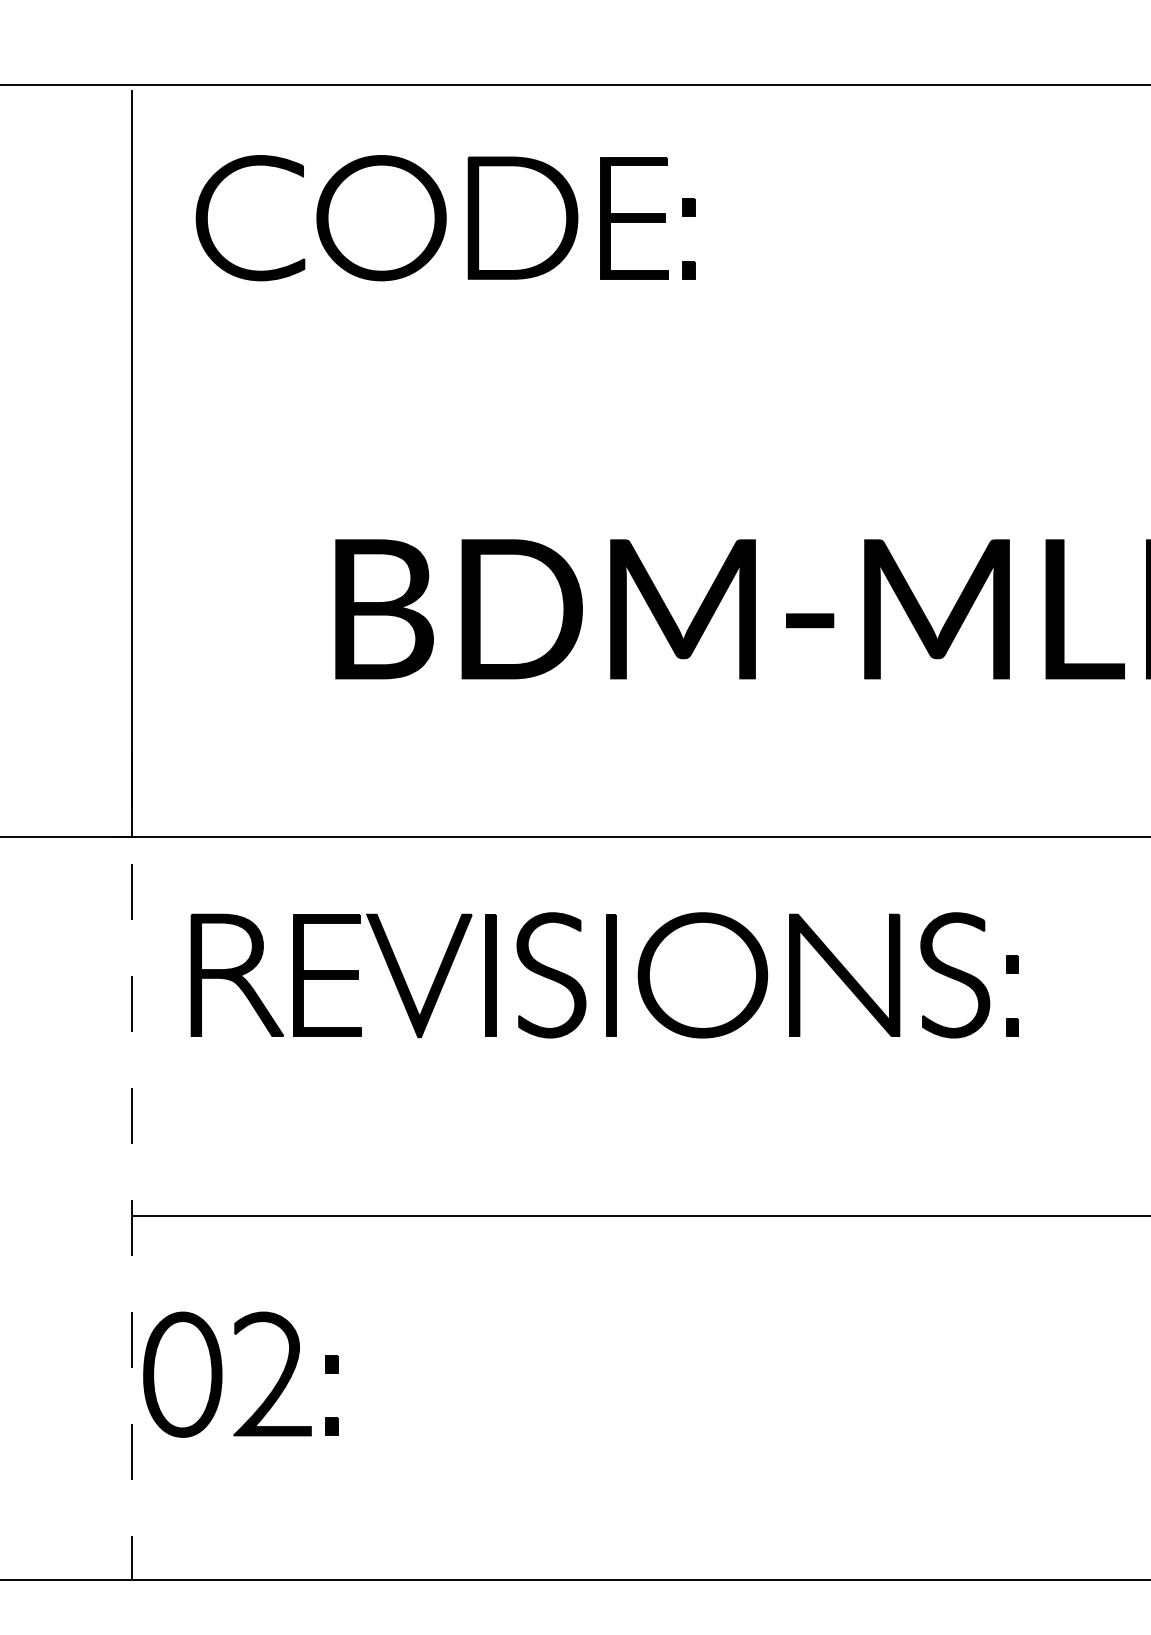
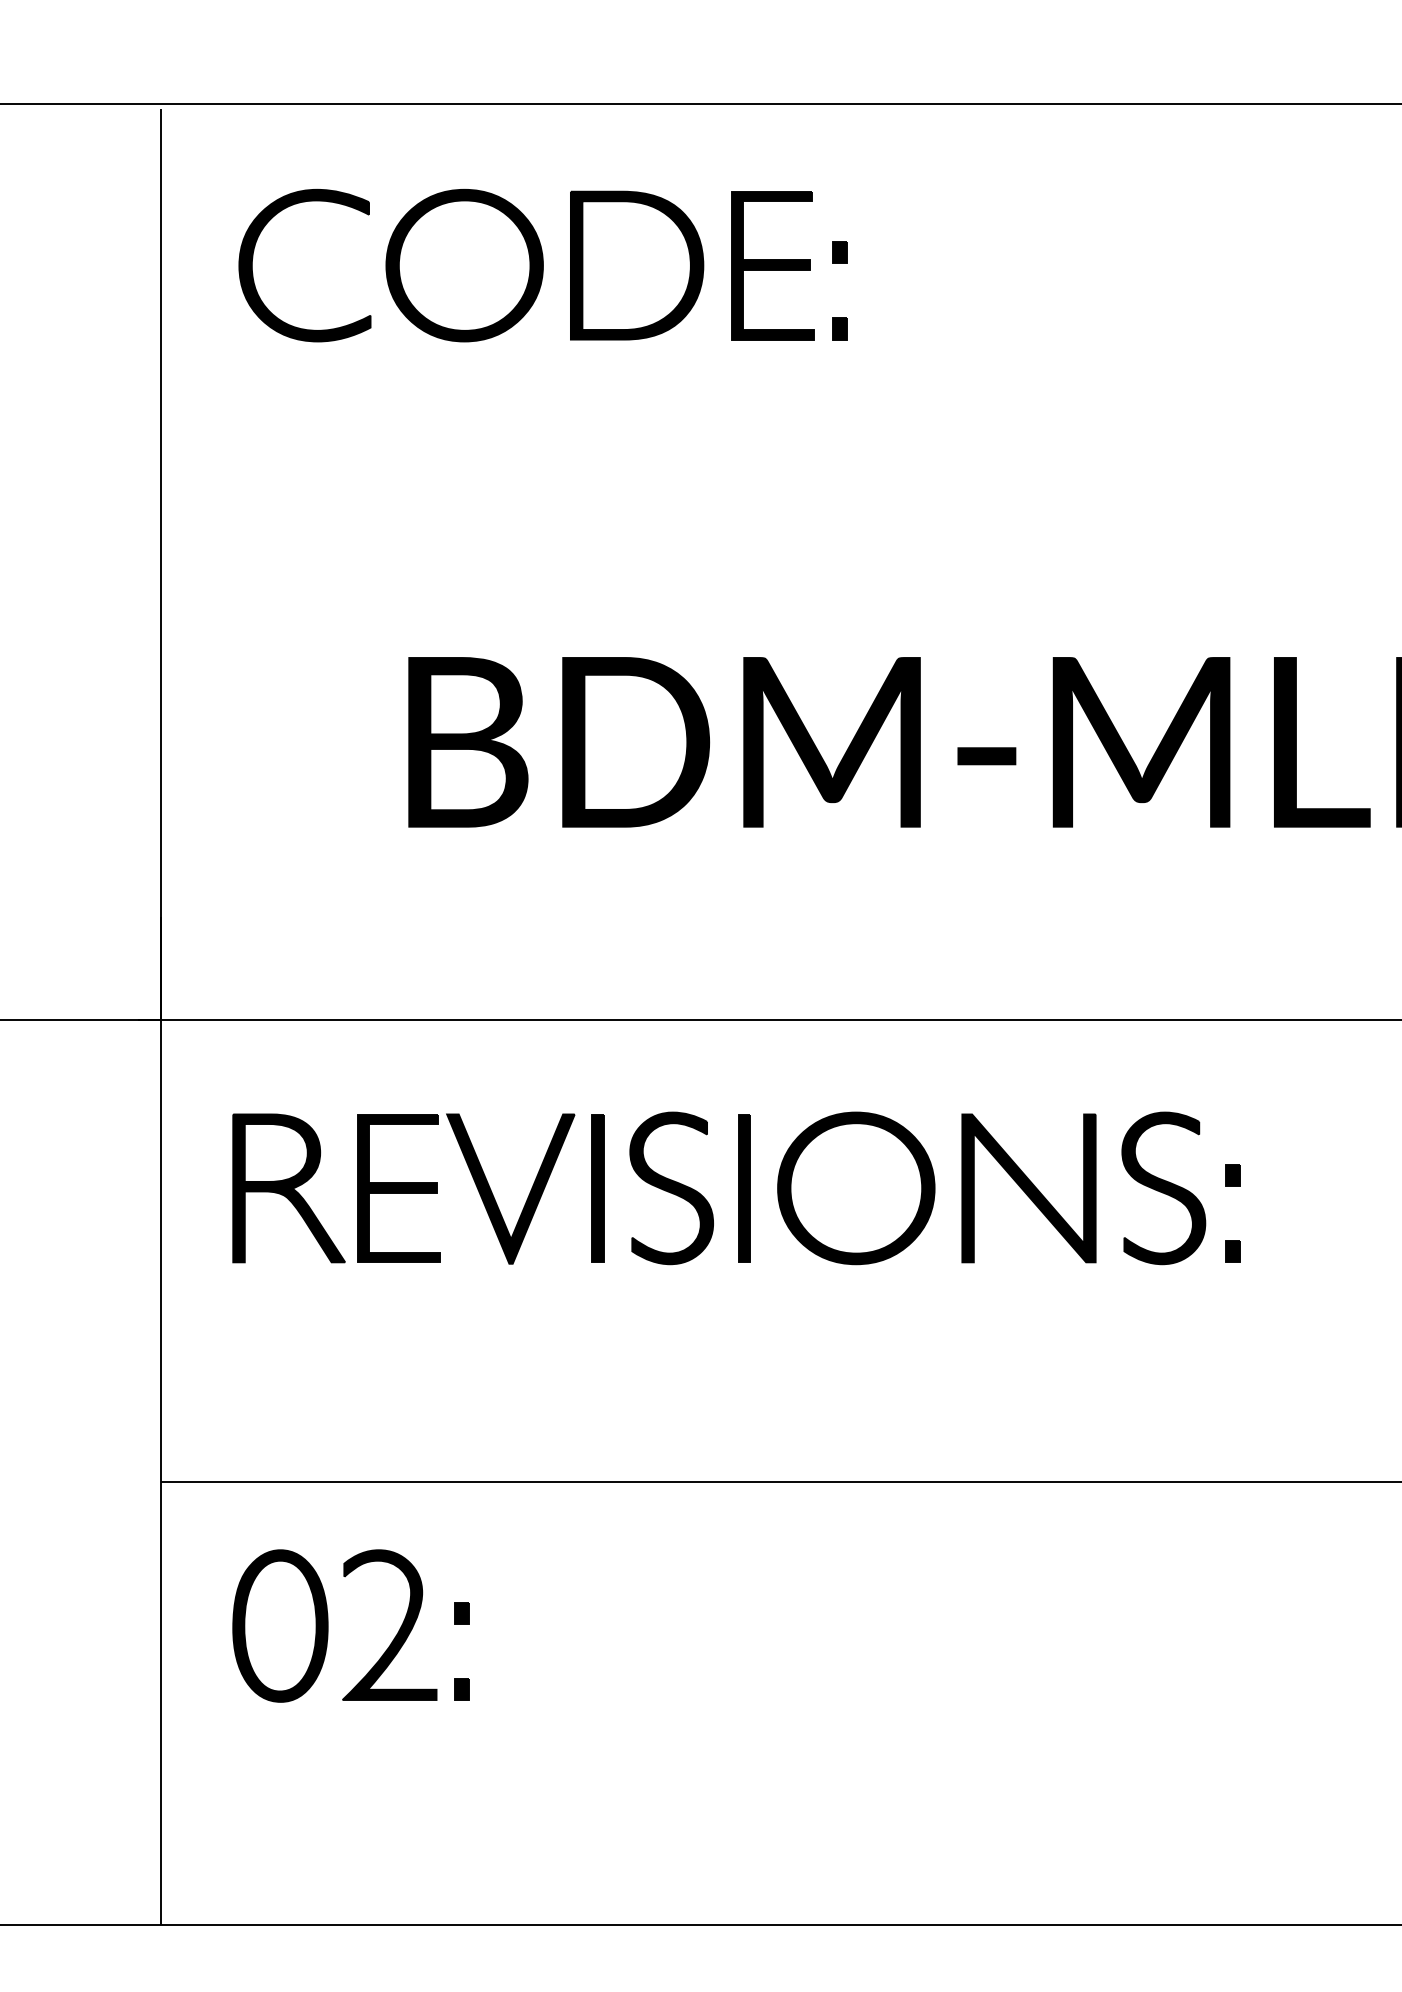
line: (132, 1166) -> (161, 1421), dashed -> solid
part: (222, 1374) -> (328, 1625), moved

